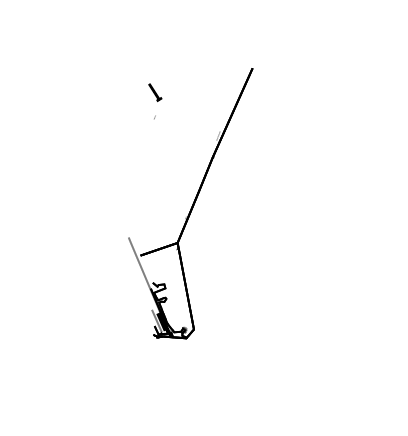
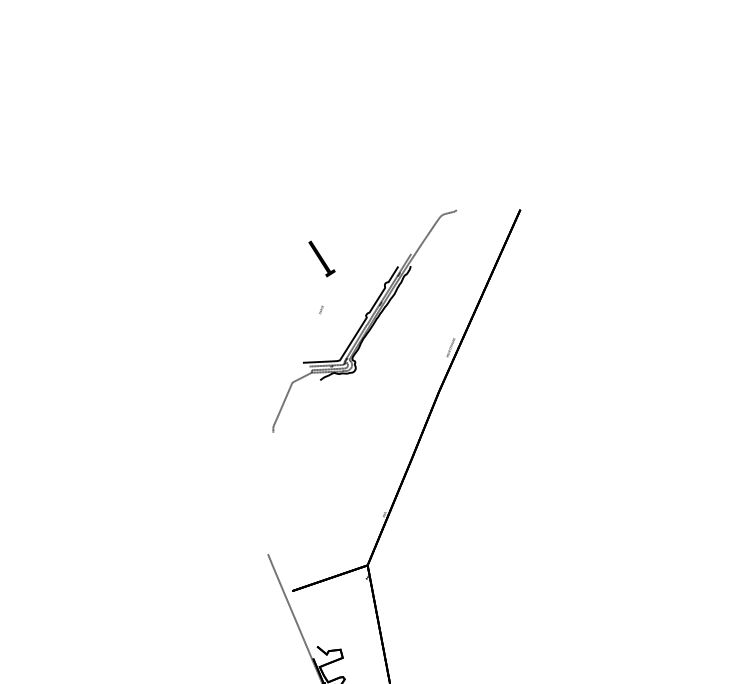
part: (175, 122) -> (363, 320), added

